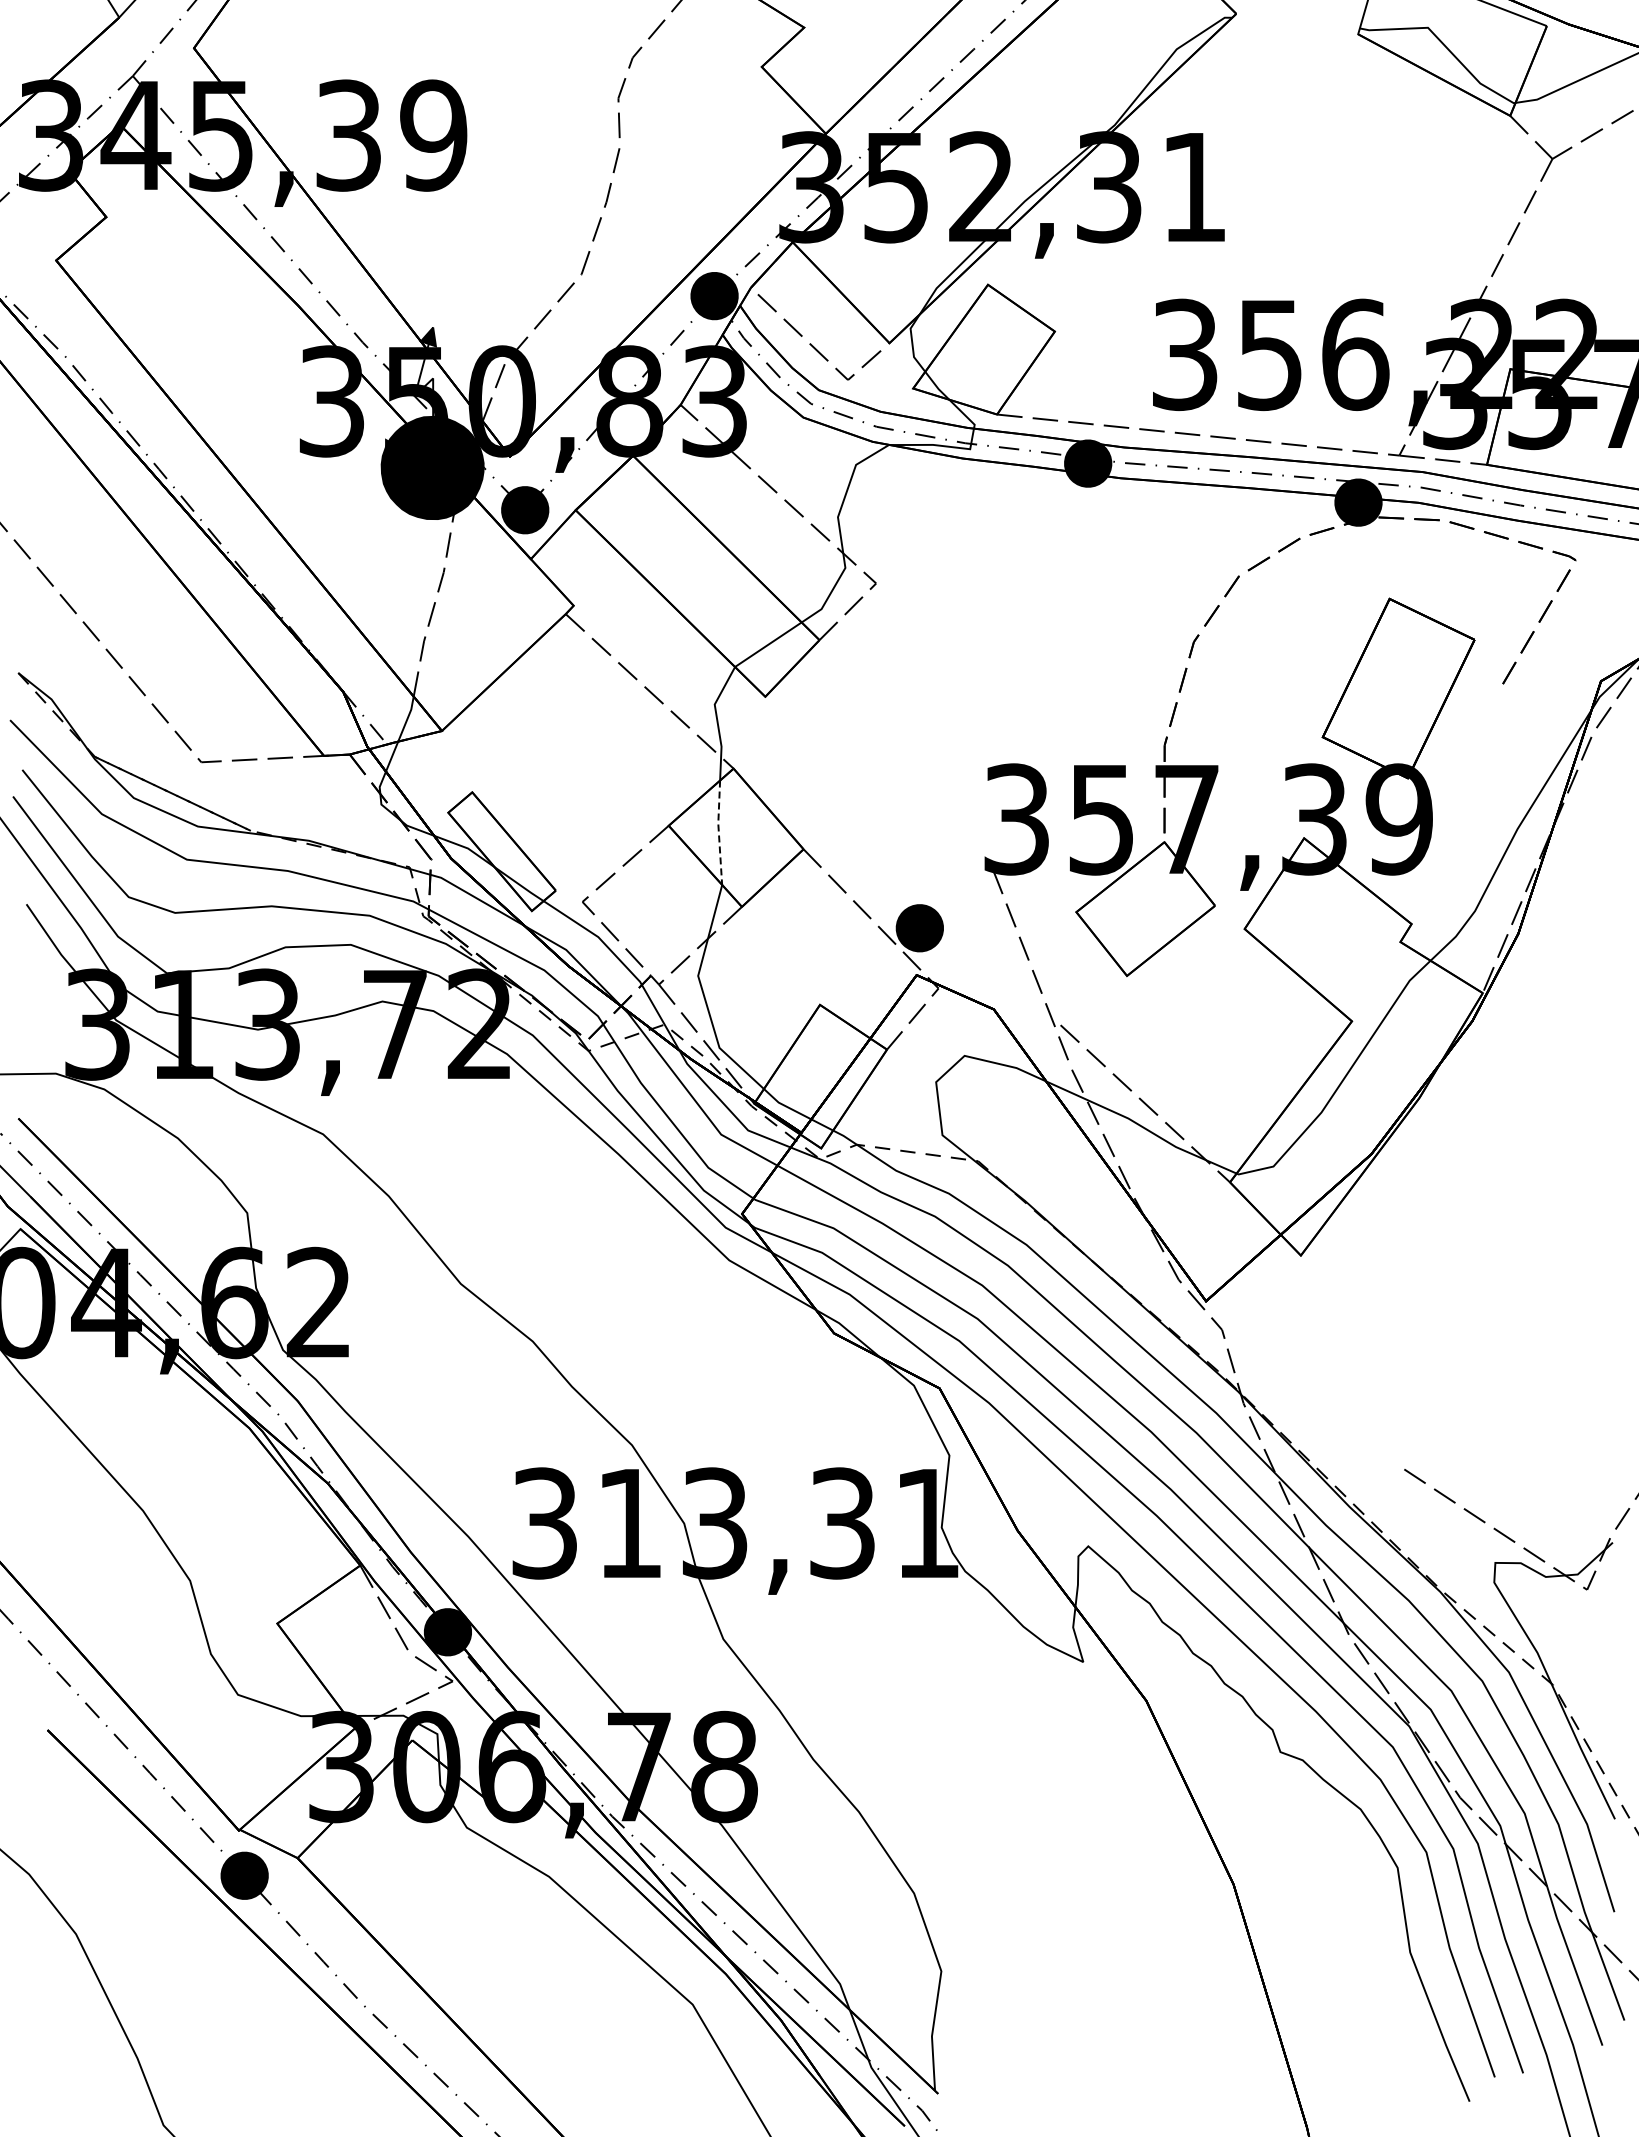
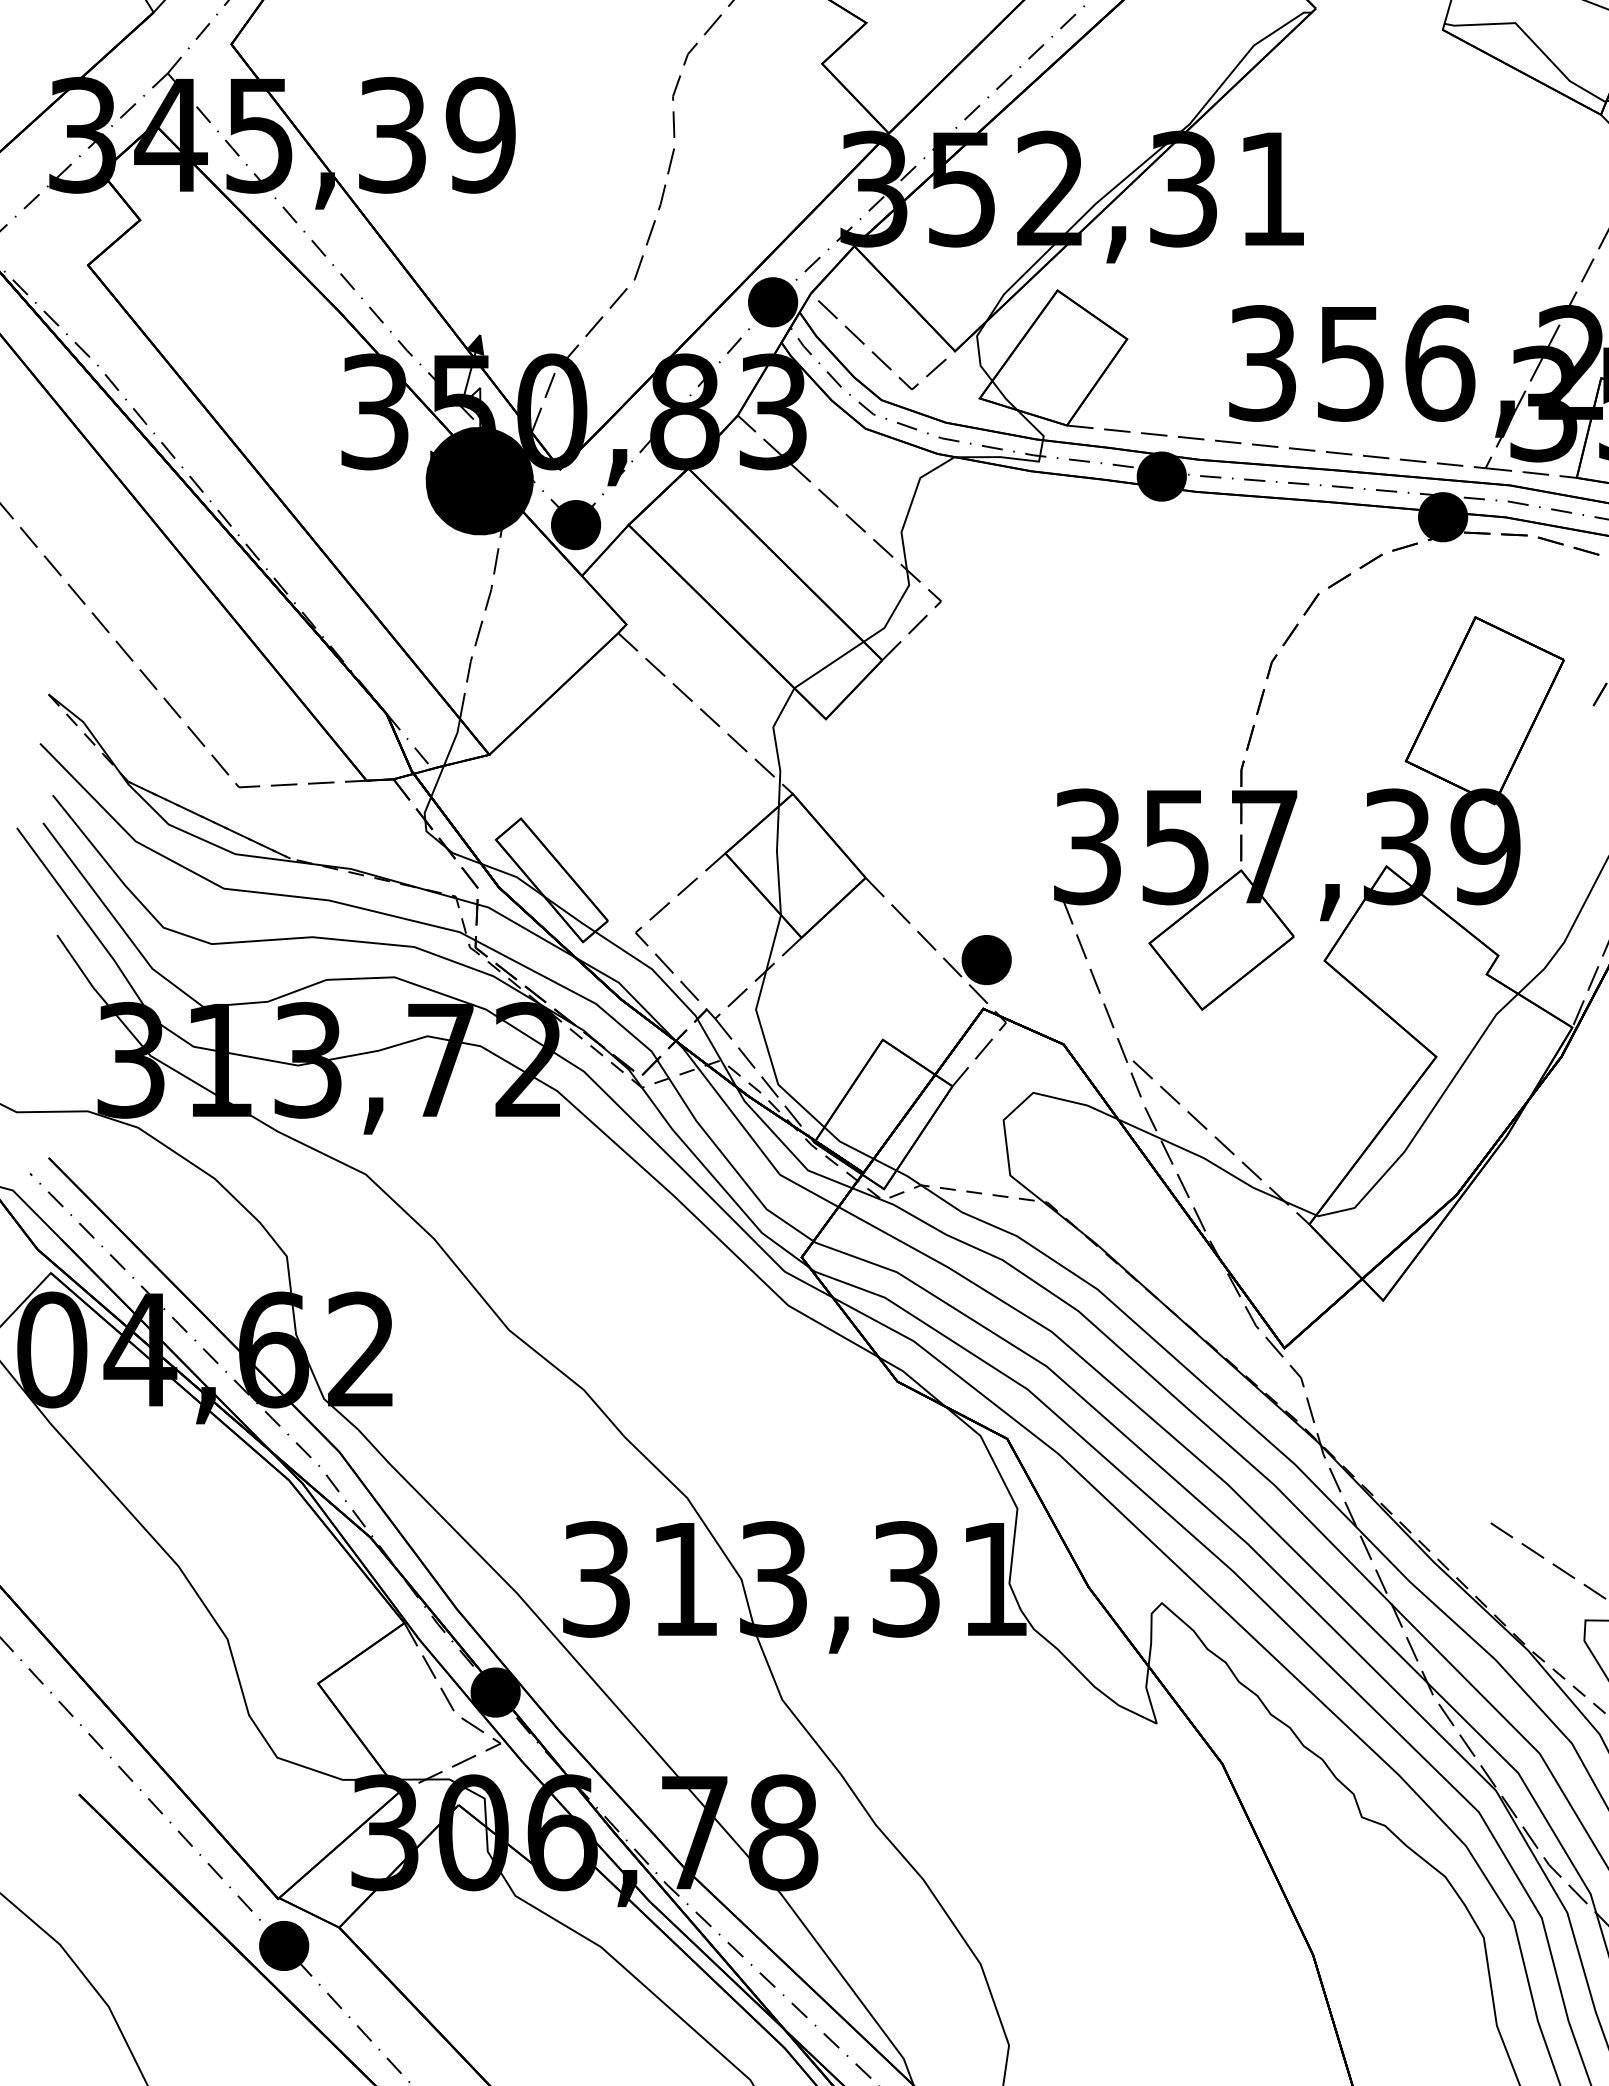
line: (718, 832) -> (777, 860), dashed -> solid

